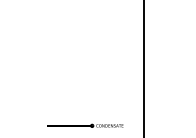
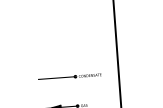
text: (85, 125) -> (69, 76), moved

